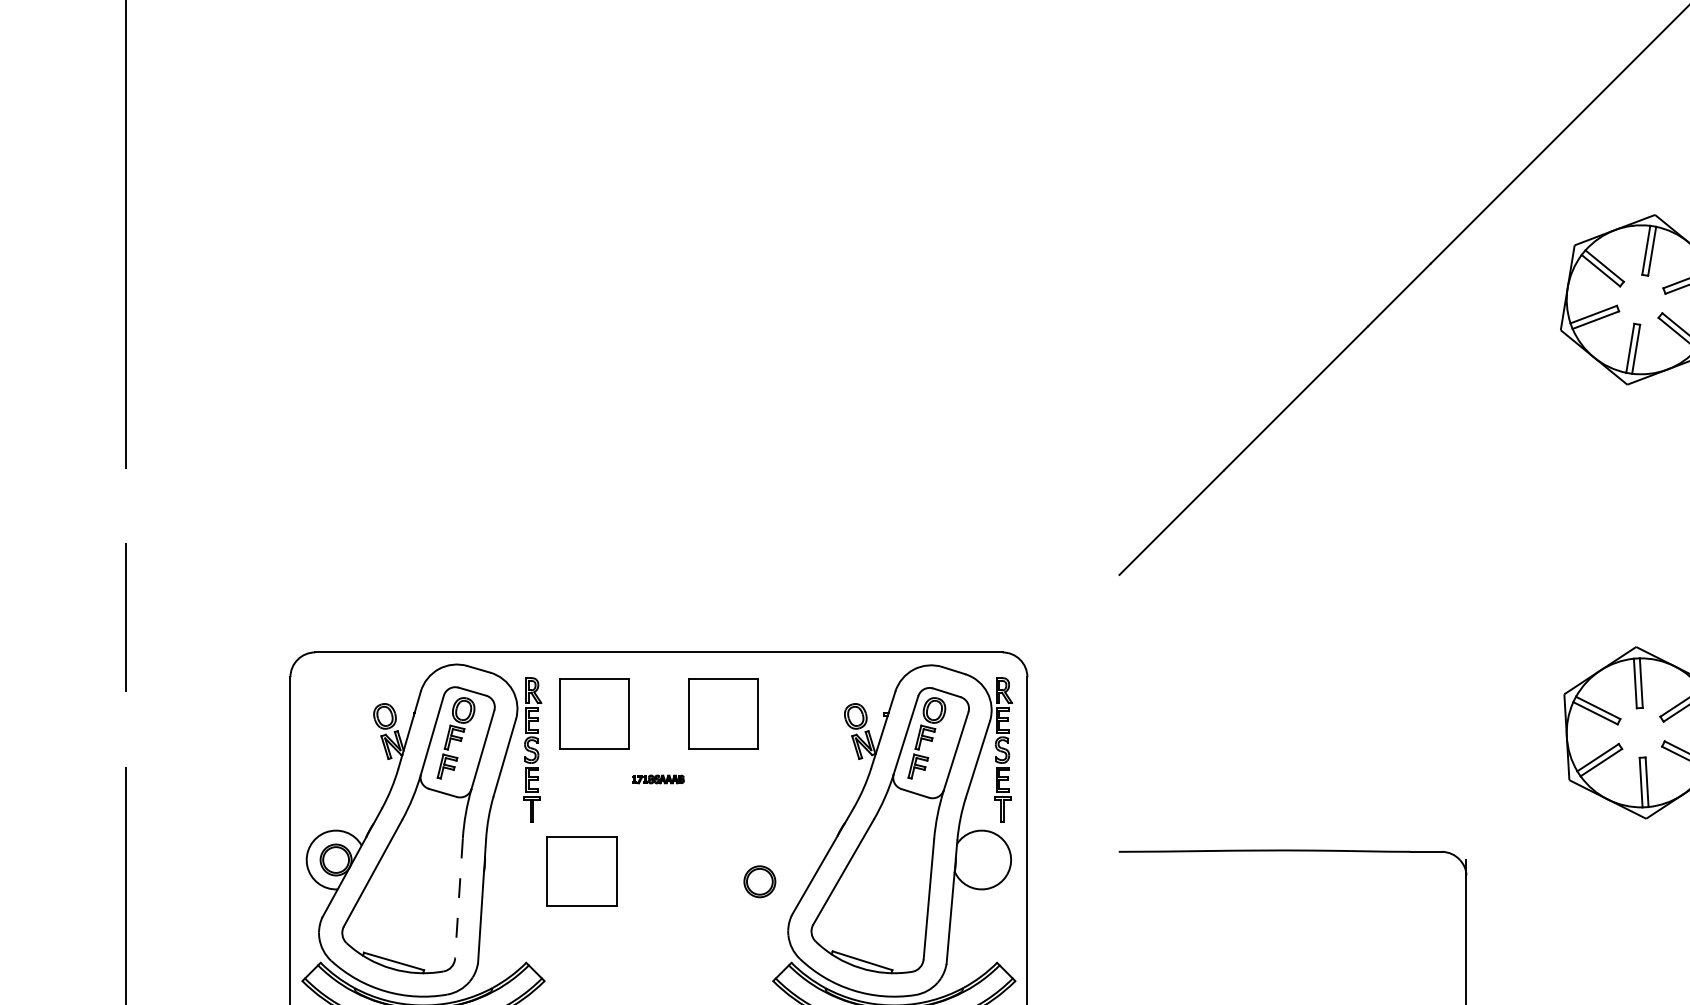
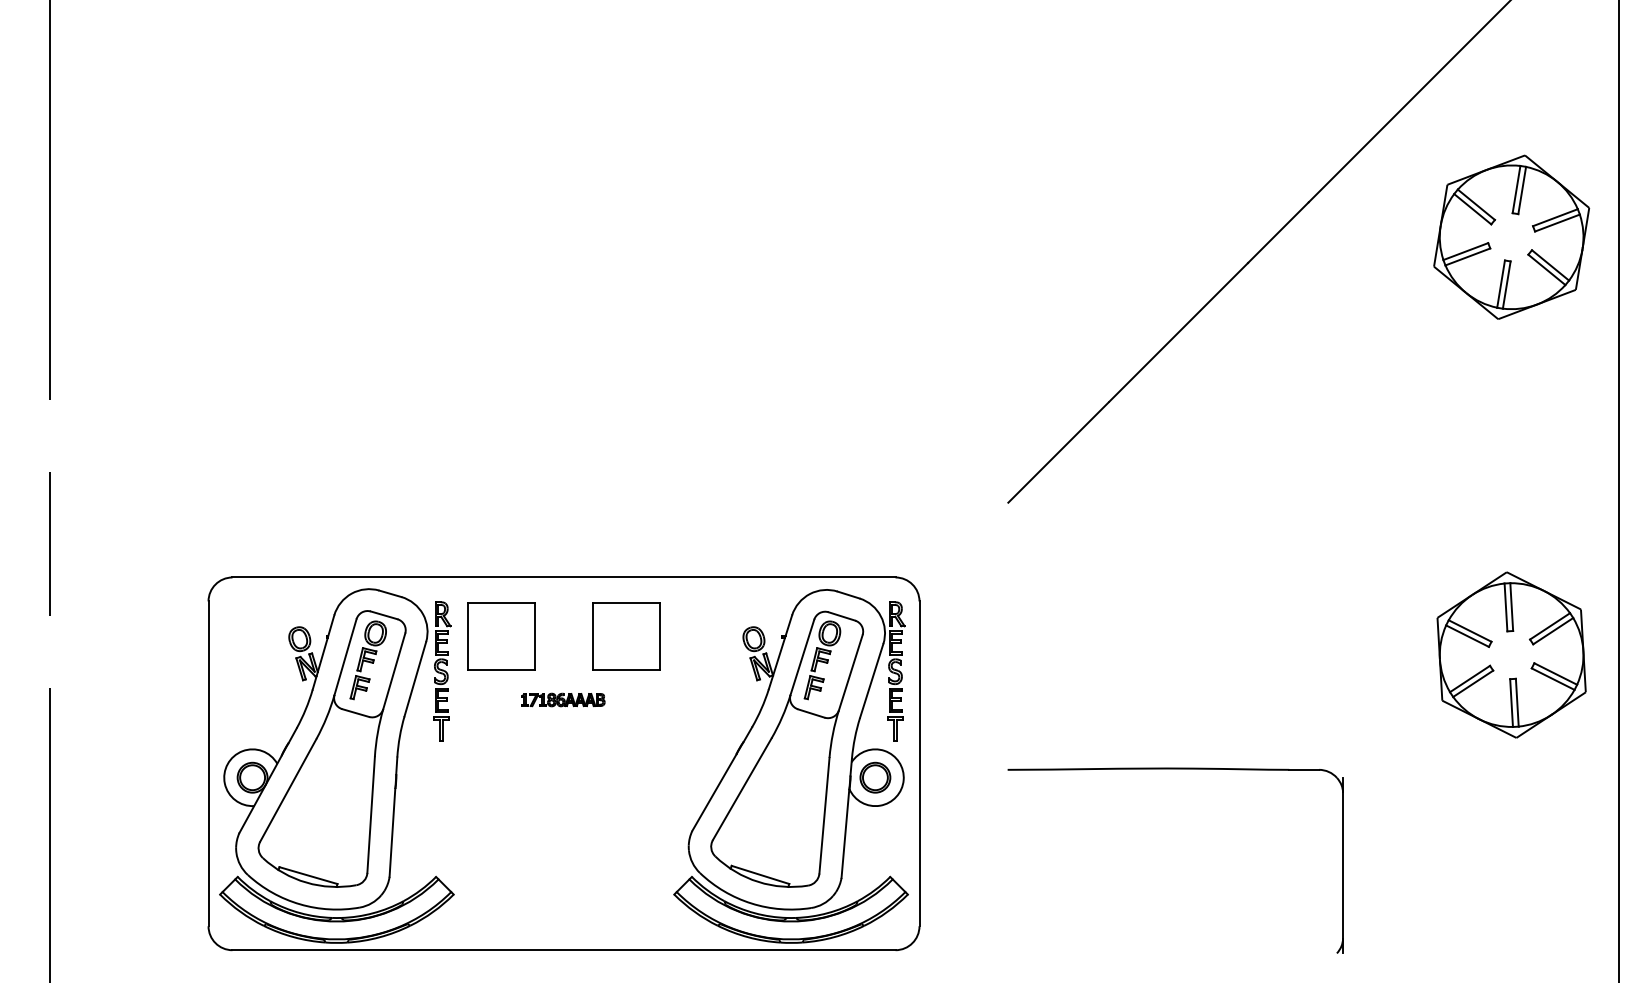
part: (658, 778) -> (563, 699), size x1.67
part: (581, 871) -> (489, 788), removed
part: (759, 881) -> (875, 777), moved
line: (459, 899) -> (371, 815), dashed -> solid

